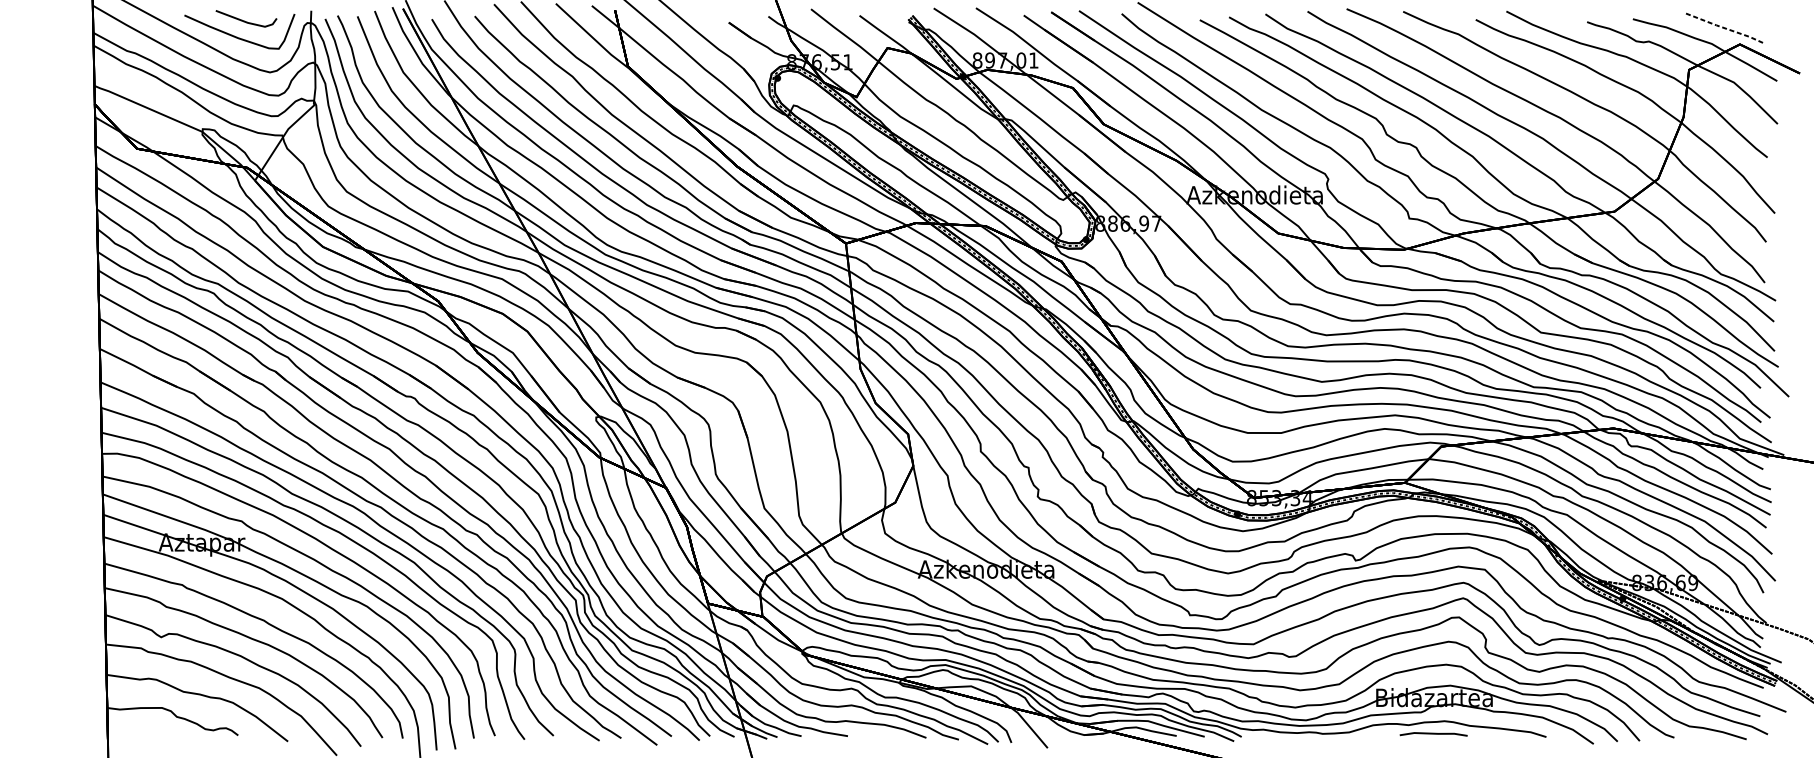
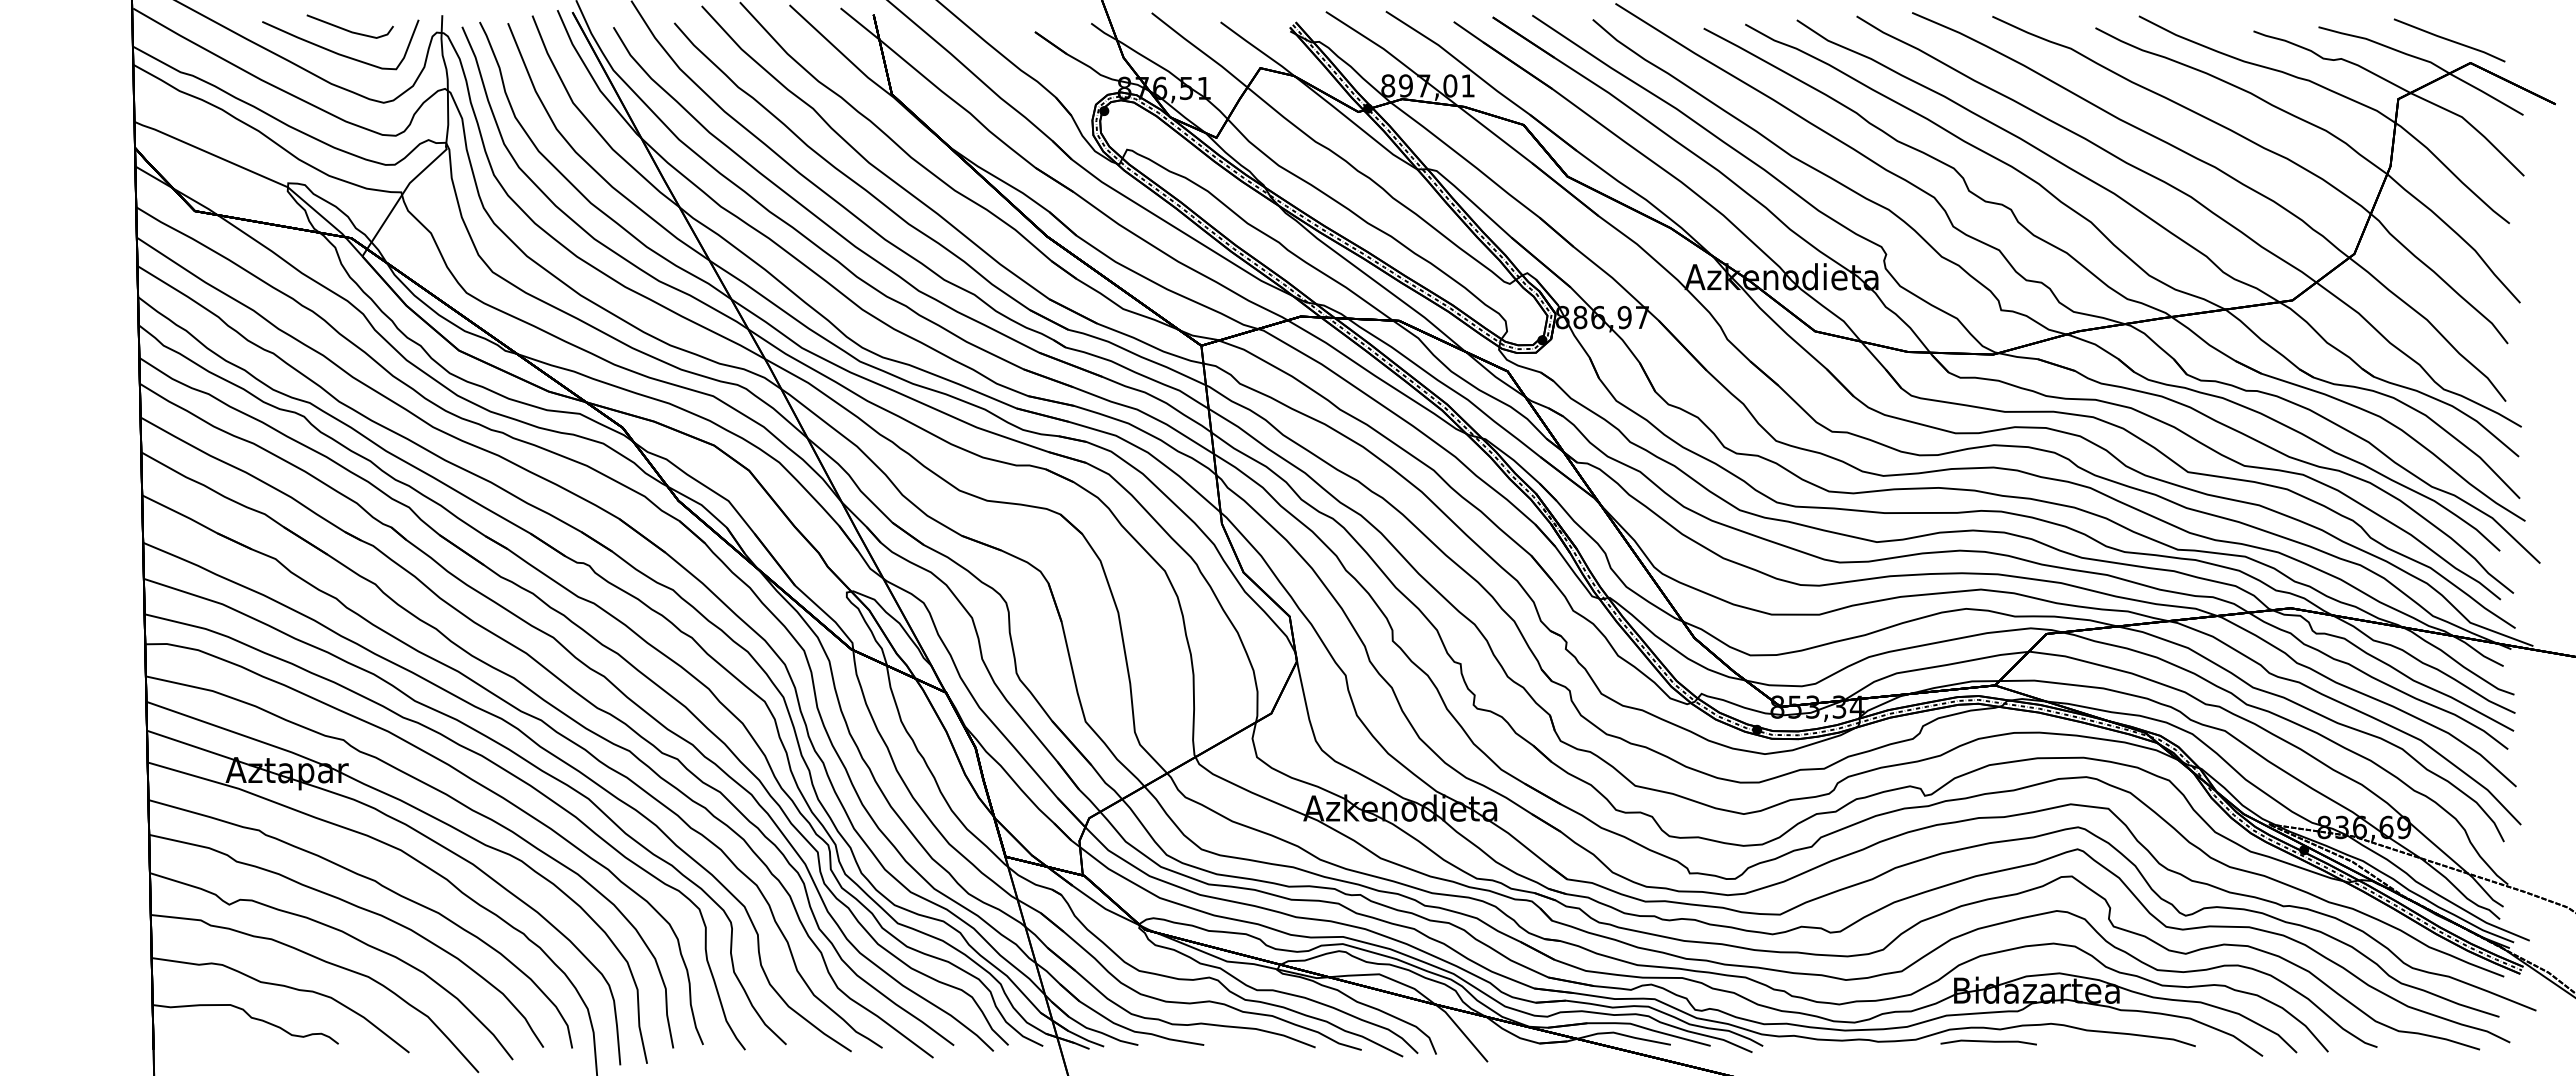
line: (1725, 28) -> (2450, 40), dashed -> solid
line: (1433, 734) -> (1988, 1042), moved

